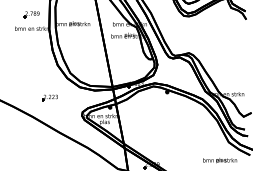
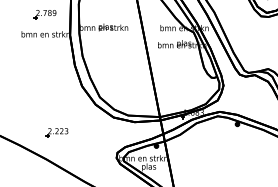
part: (49, 97) -> (56, 131), moved

